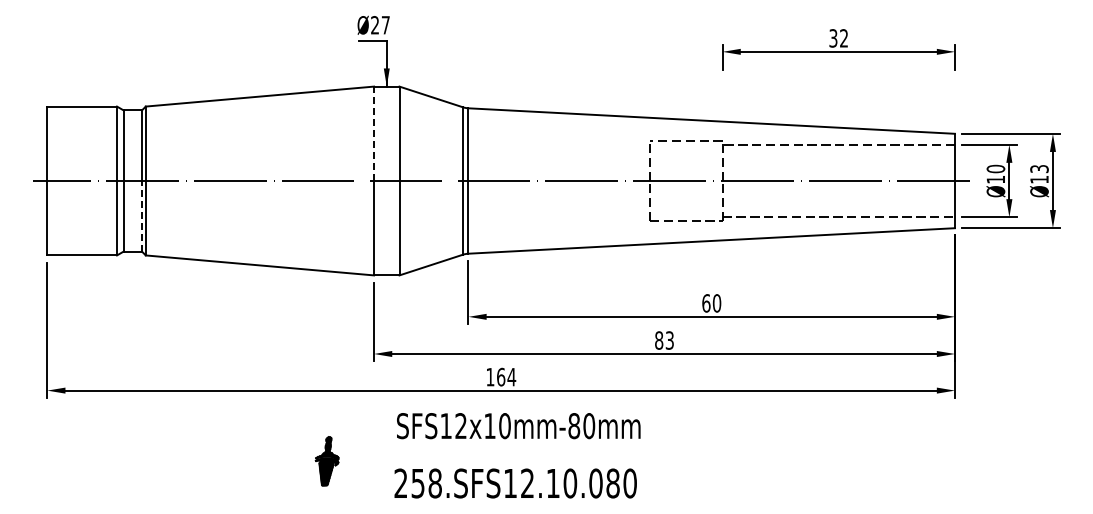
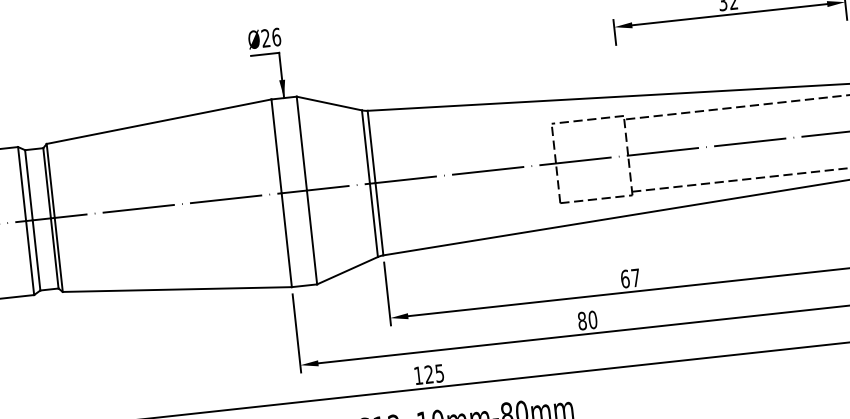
text: (385, 25) -> (276, 37), Ø27 -> Ø26
line: (374, 133) -> (276, 146), dashed -> solid
line: (141, 215) -> (54, 252), dashed -> solid
text: (716, 303) -> (635, 278), 60 -> 67
text: (669, 340) -> (592, 319), 83 -> 80
text: (506, 376) -> (434, 373), 164 -> 125

